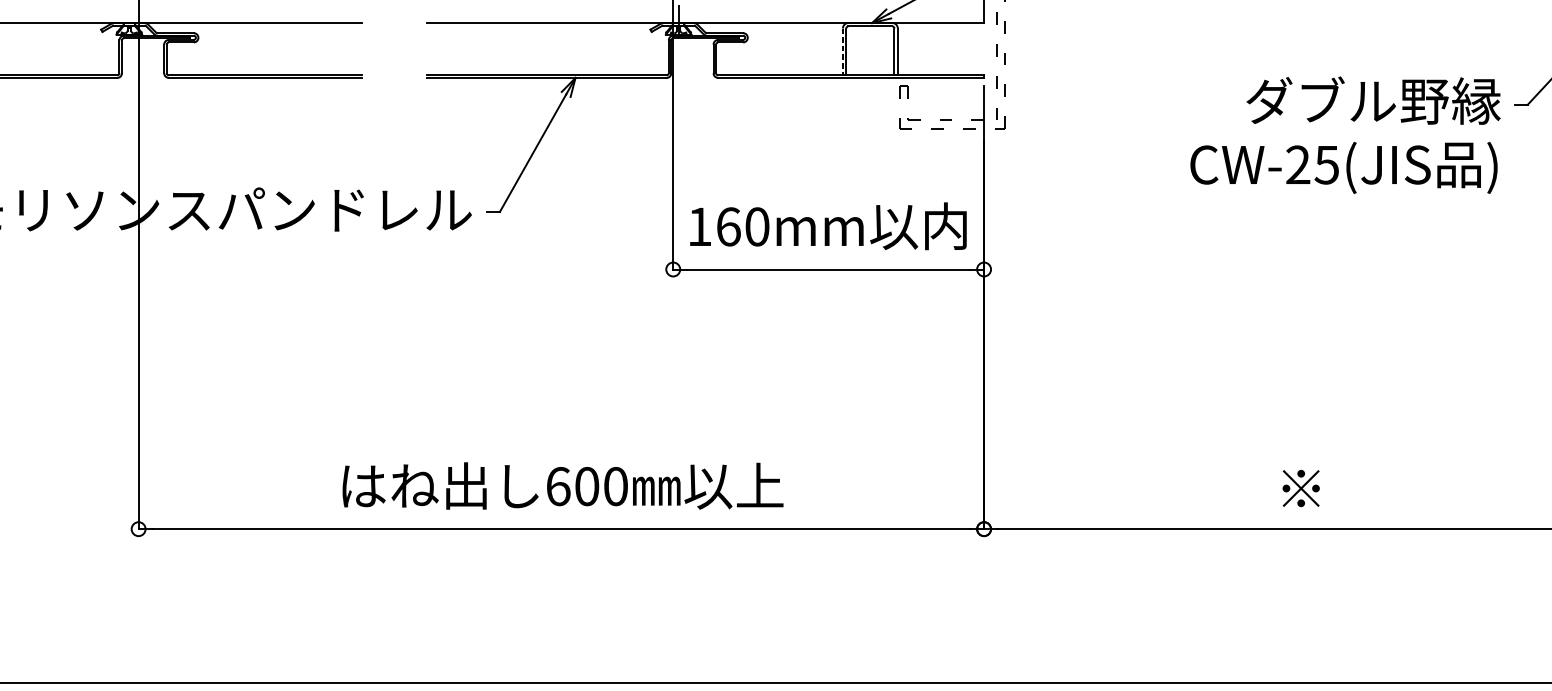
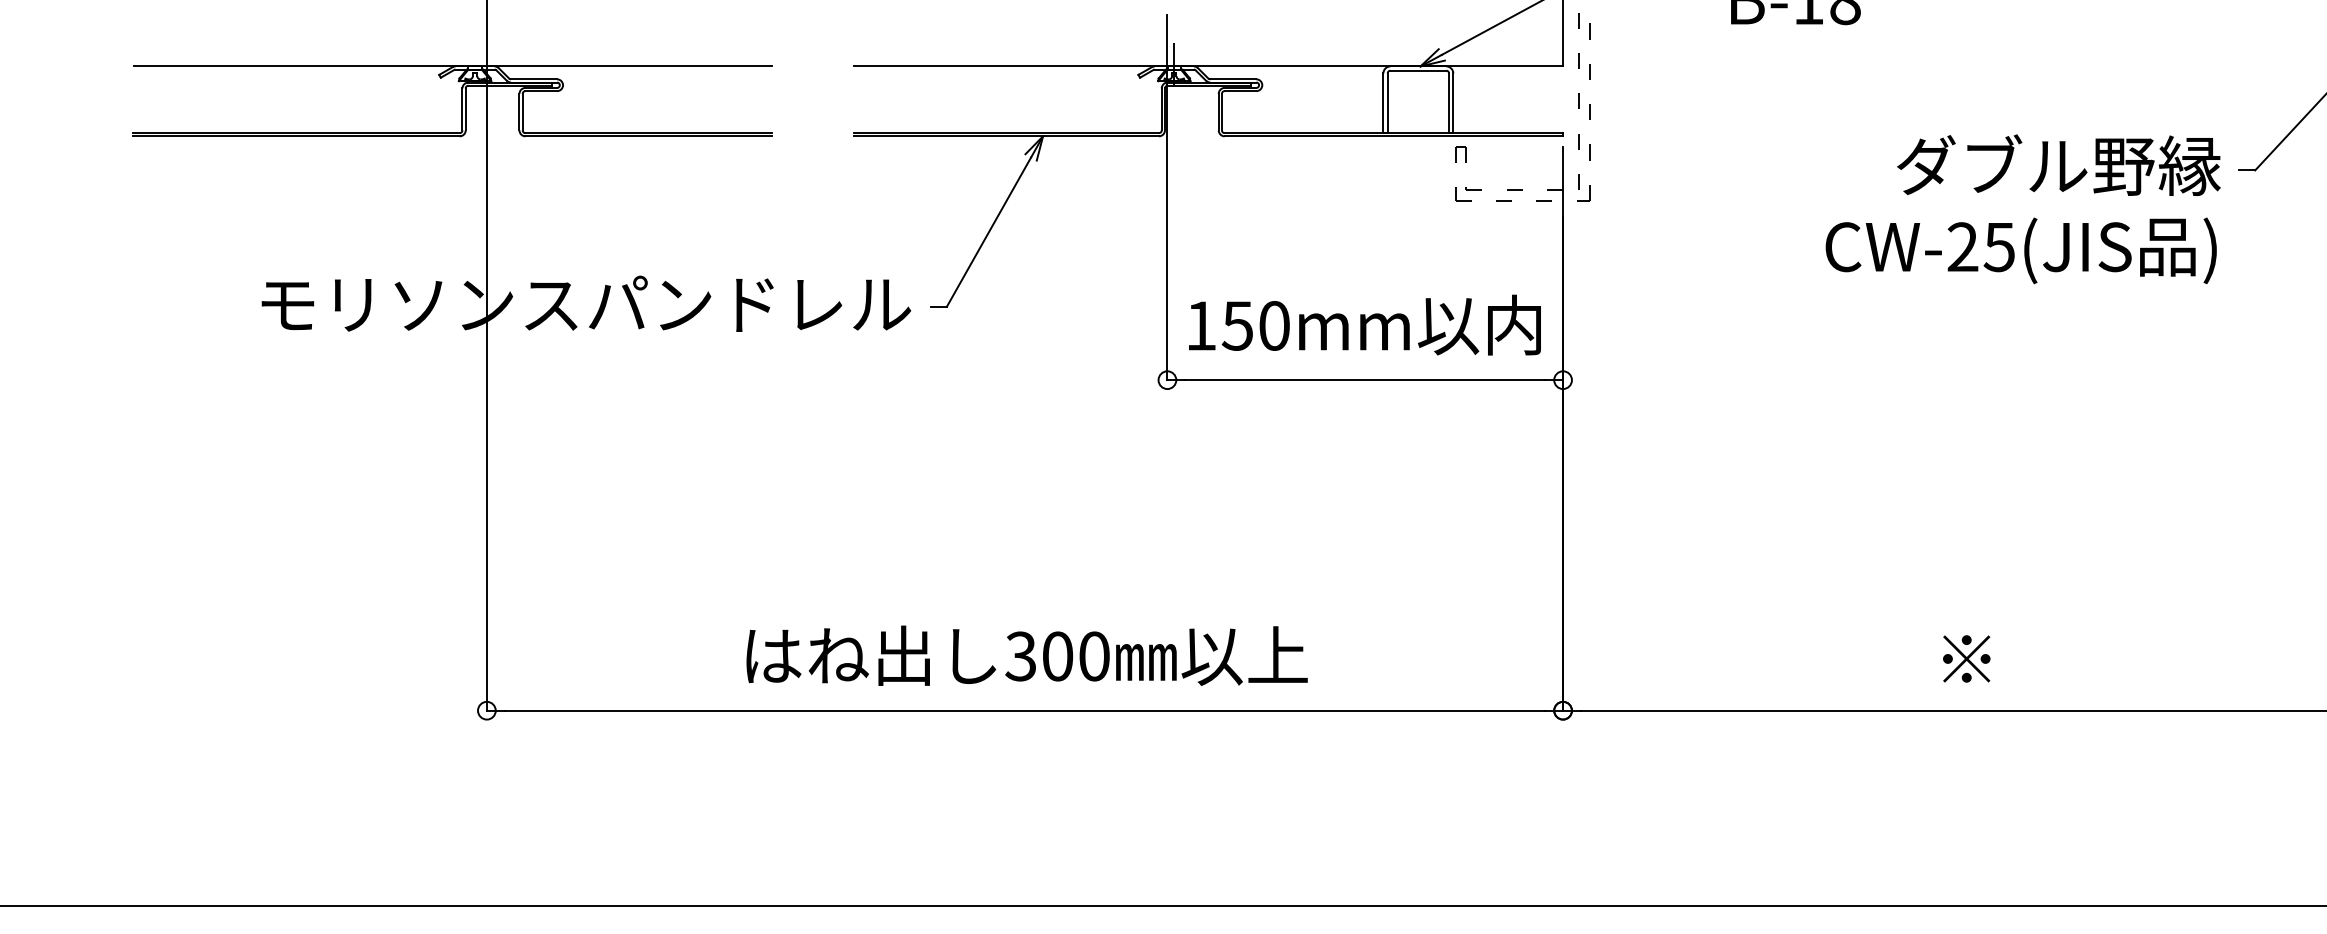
line: (843, 52) -> (1383, 103), dashed -> solid
text: (728, 226) -> (1237, 325), 160mm -> 150mm
text: (557, 486) -> (1020, 656), 600 -> 300

